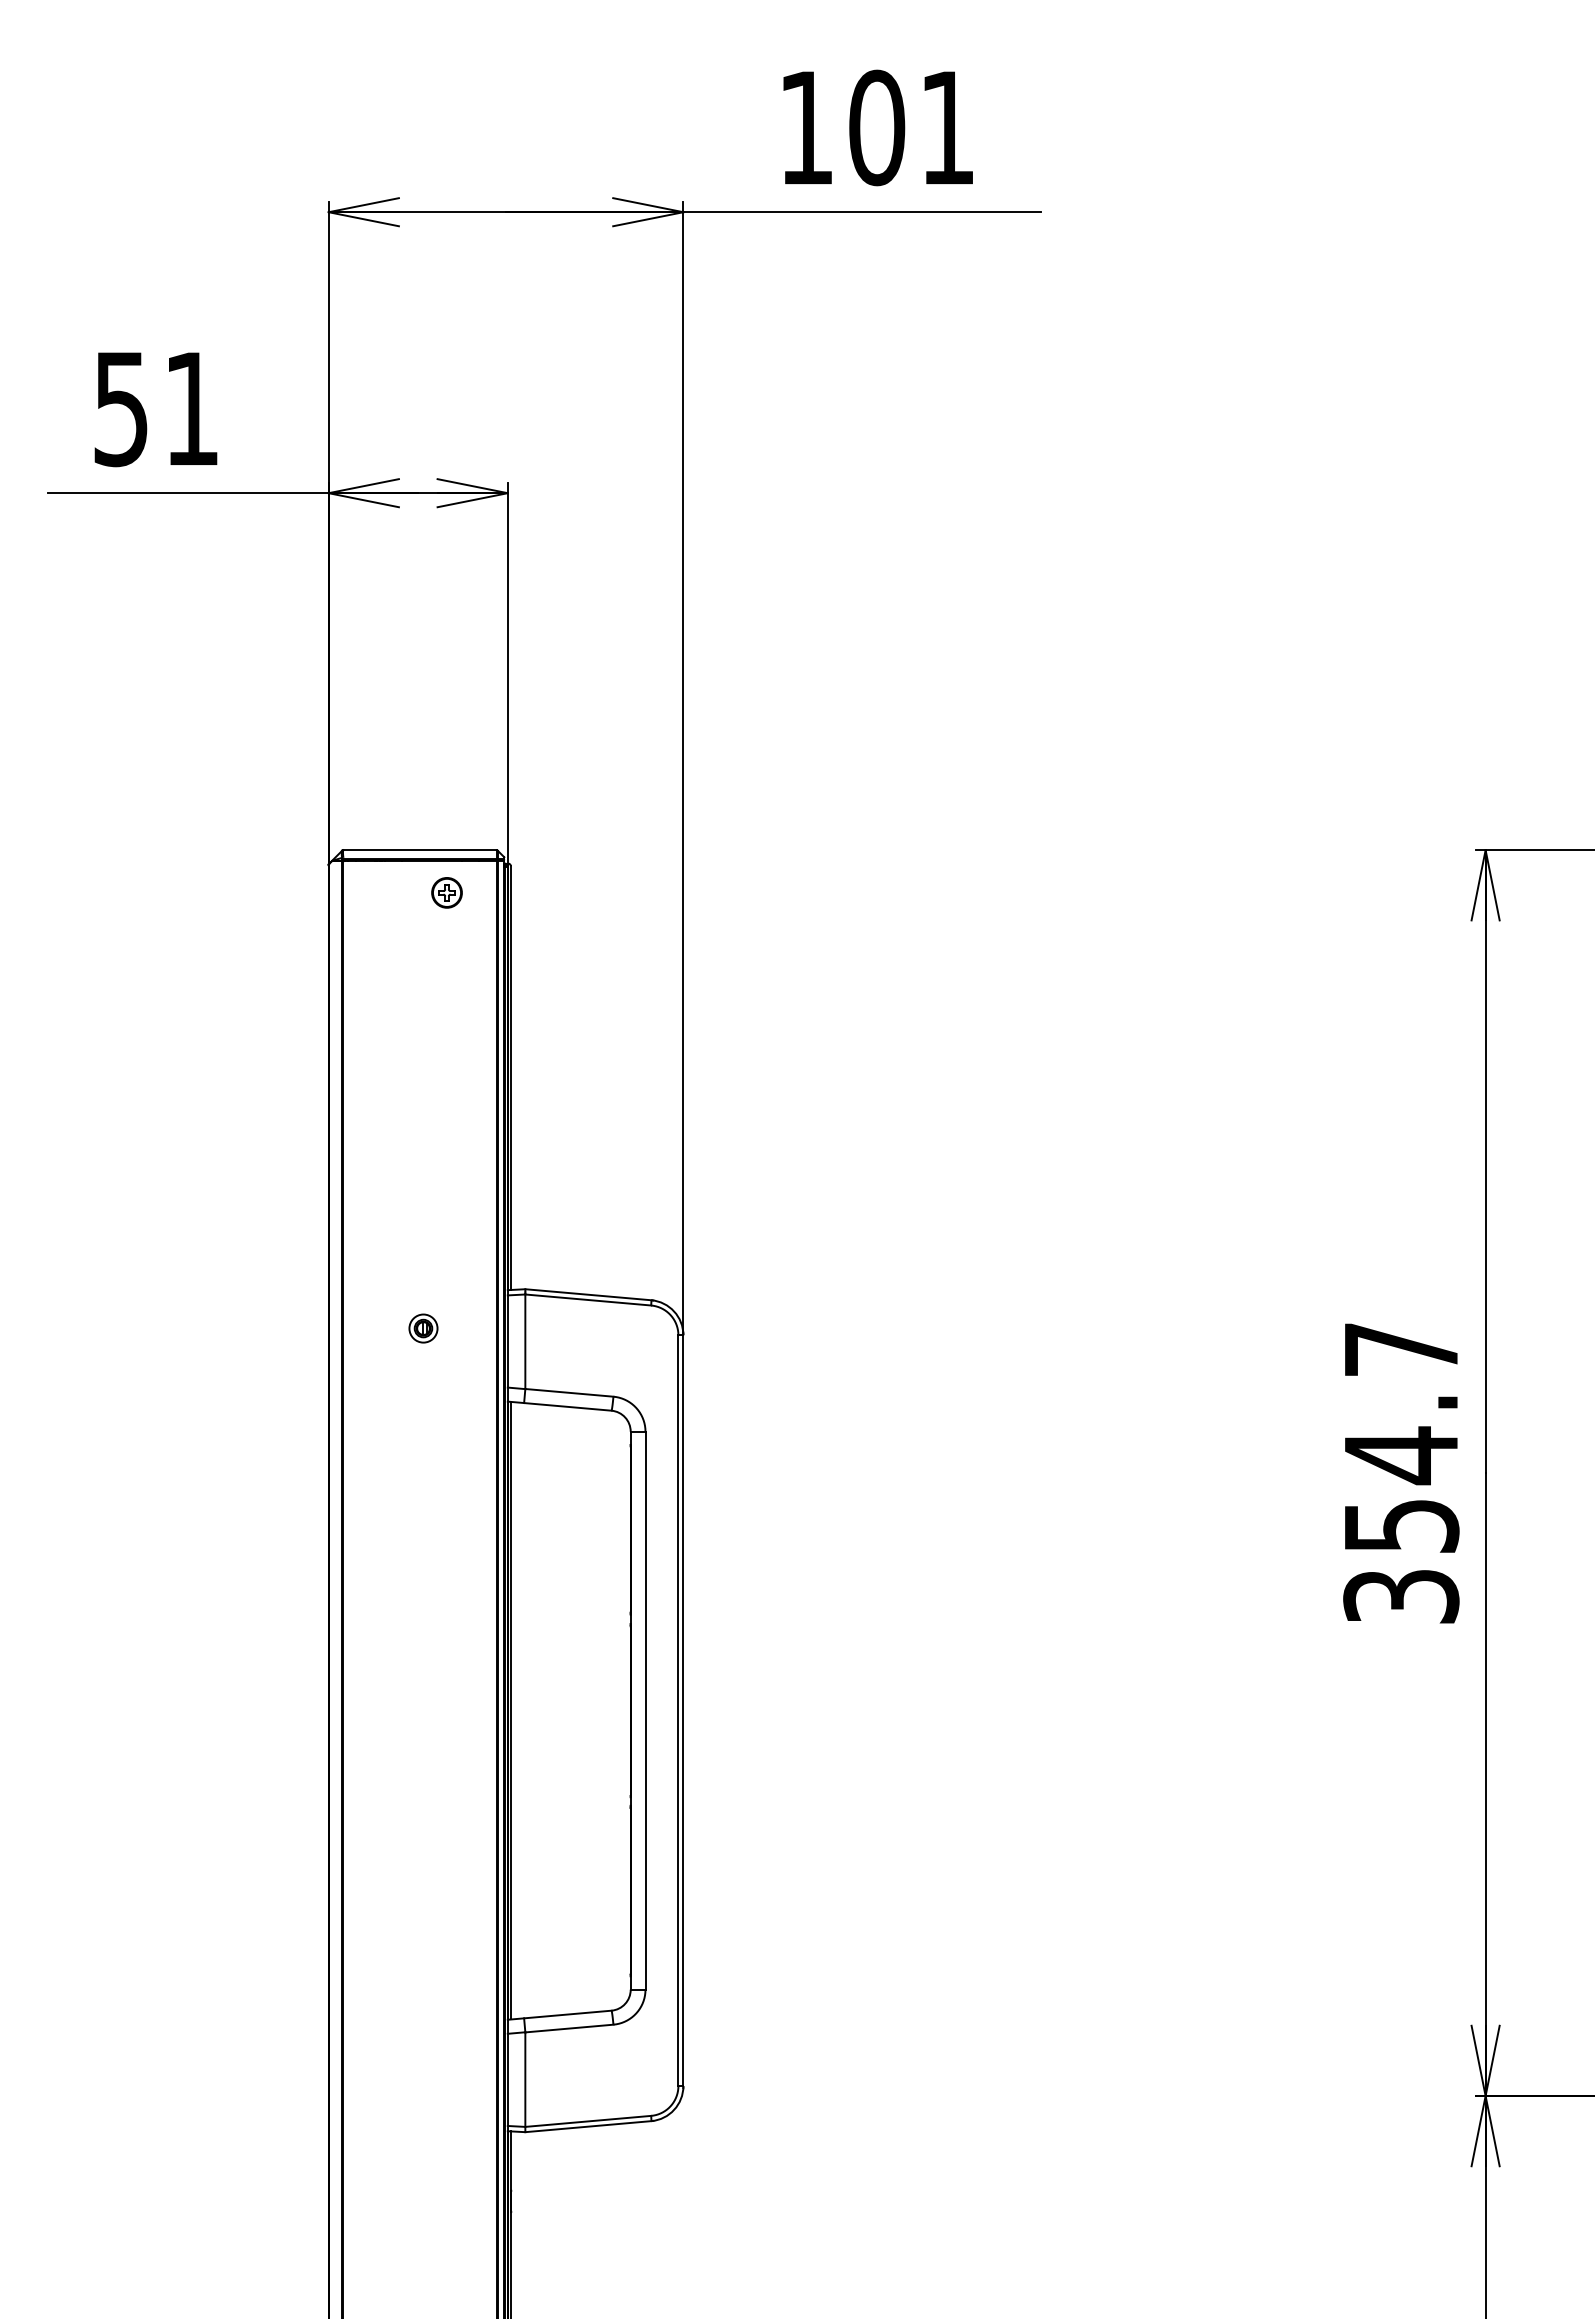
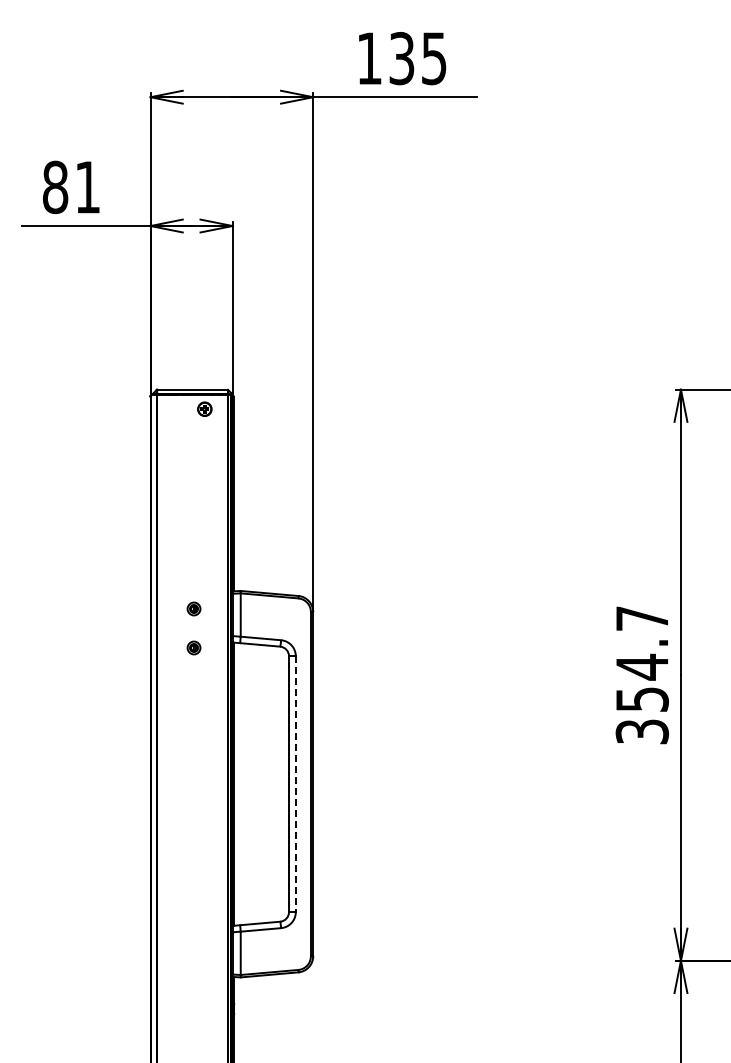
text: (910, 127) -> (417, 58), 101 -> 135
text: (121, 409) -> (55, 187), 51 -> 81
part: (422, 1412) -> (193, 647), added
line: (644, 1711) -> (295, 784), solid -> dashed

